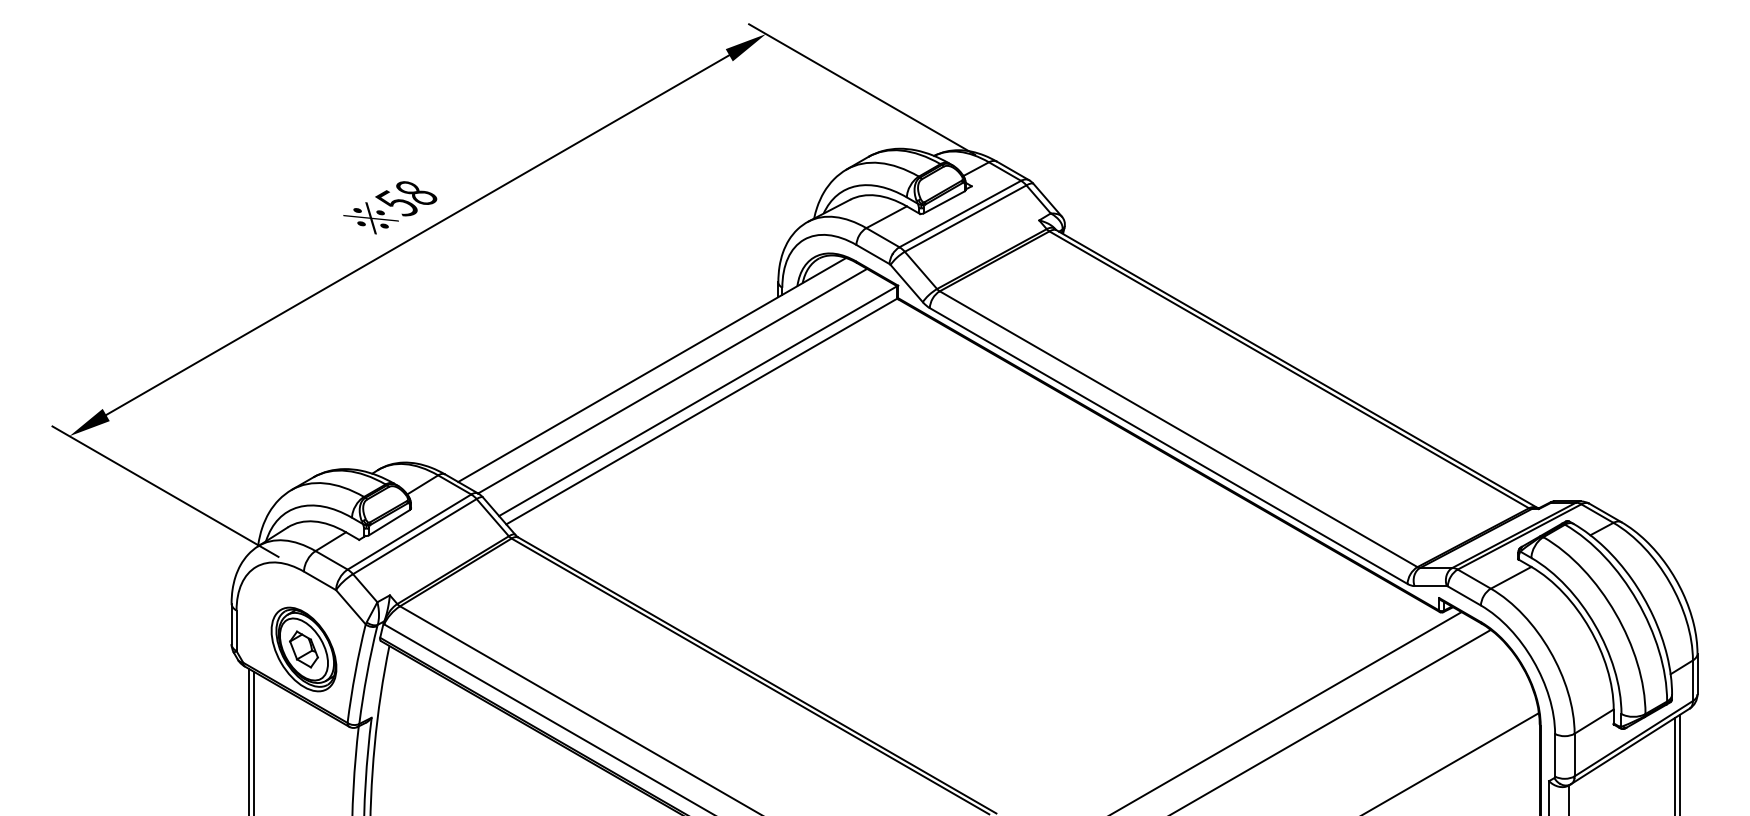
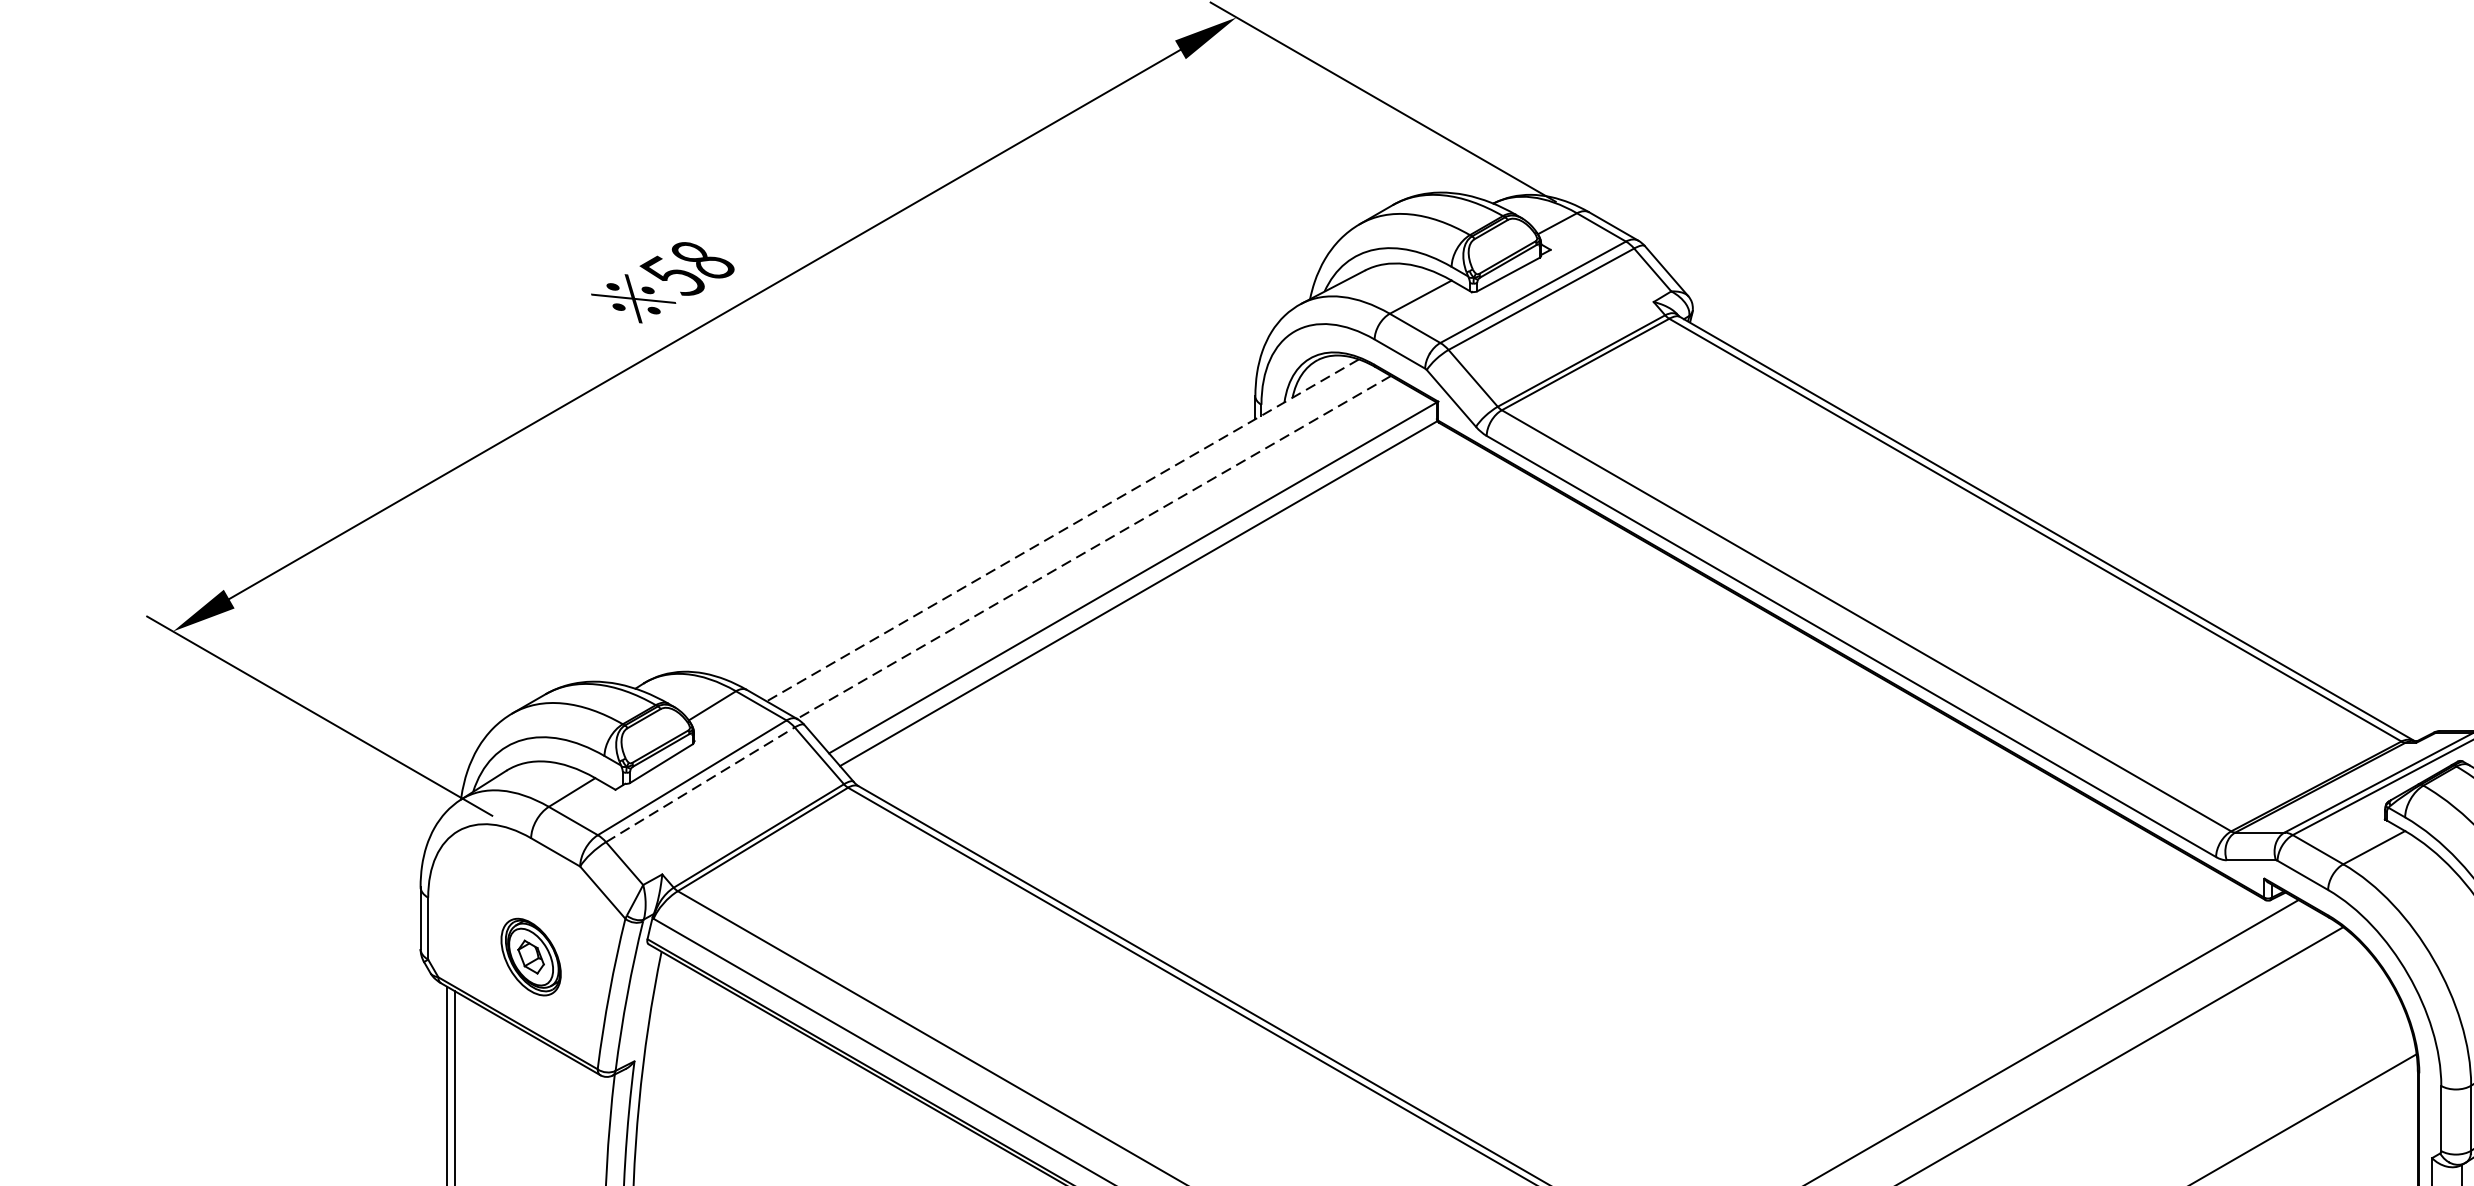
line: (652, 370) -> (1063, 531), solid -> dashed
line: (672, 381) -> (1093, 547), solid -> dashed
line: (415, 536) -> (701, 784), solid -> dashed
part: (303, 649) -> (530, 957), size x0.6

